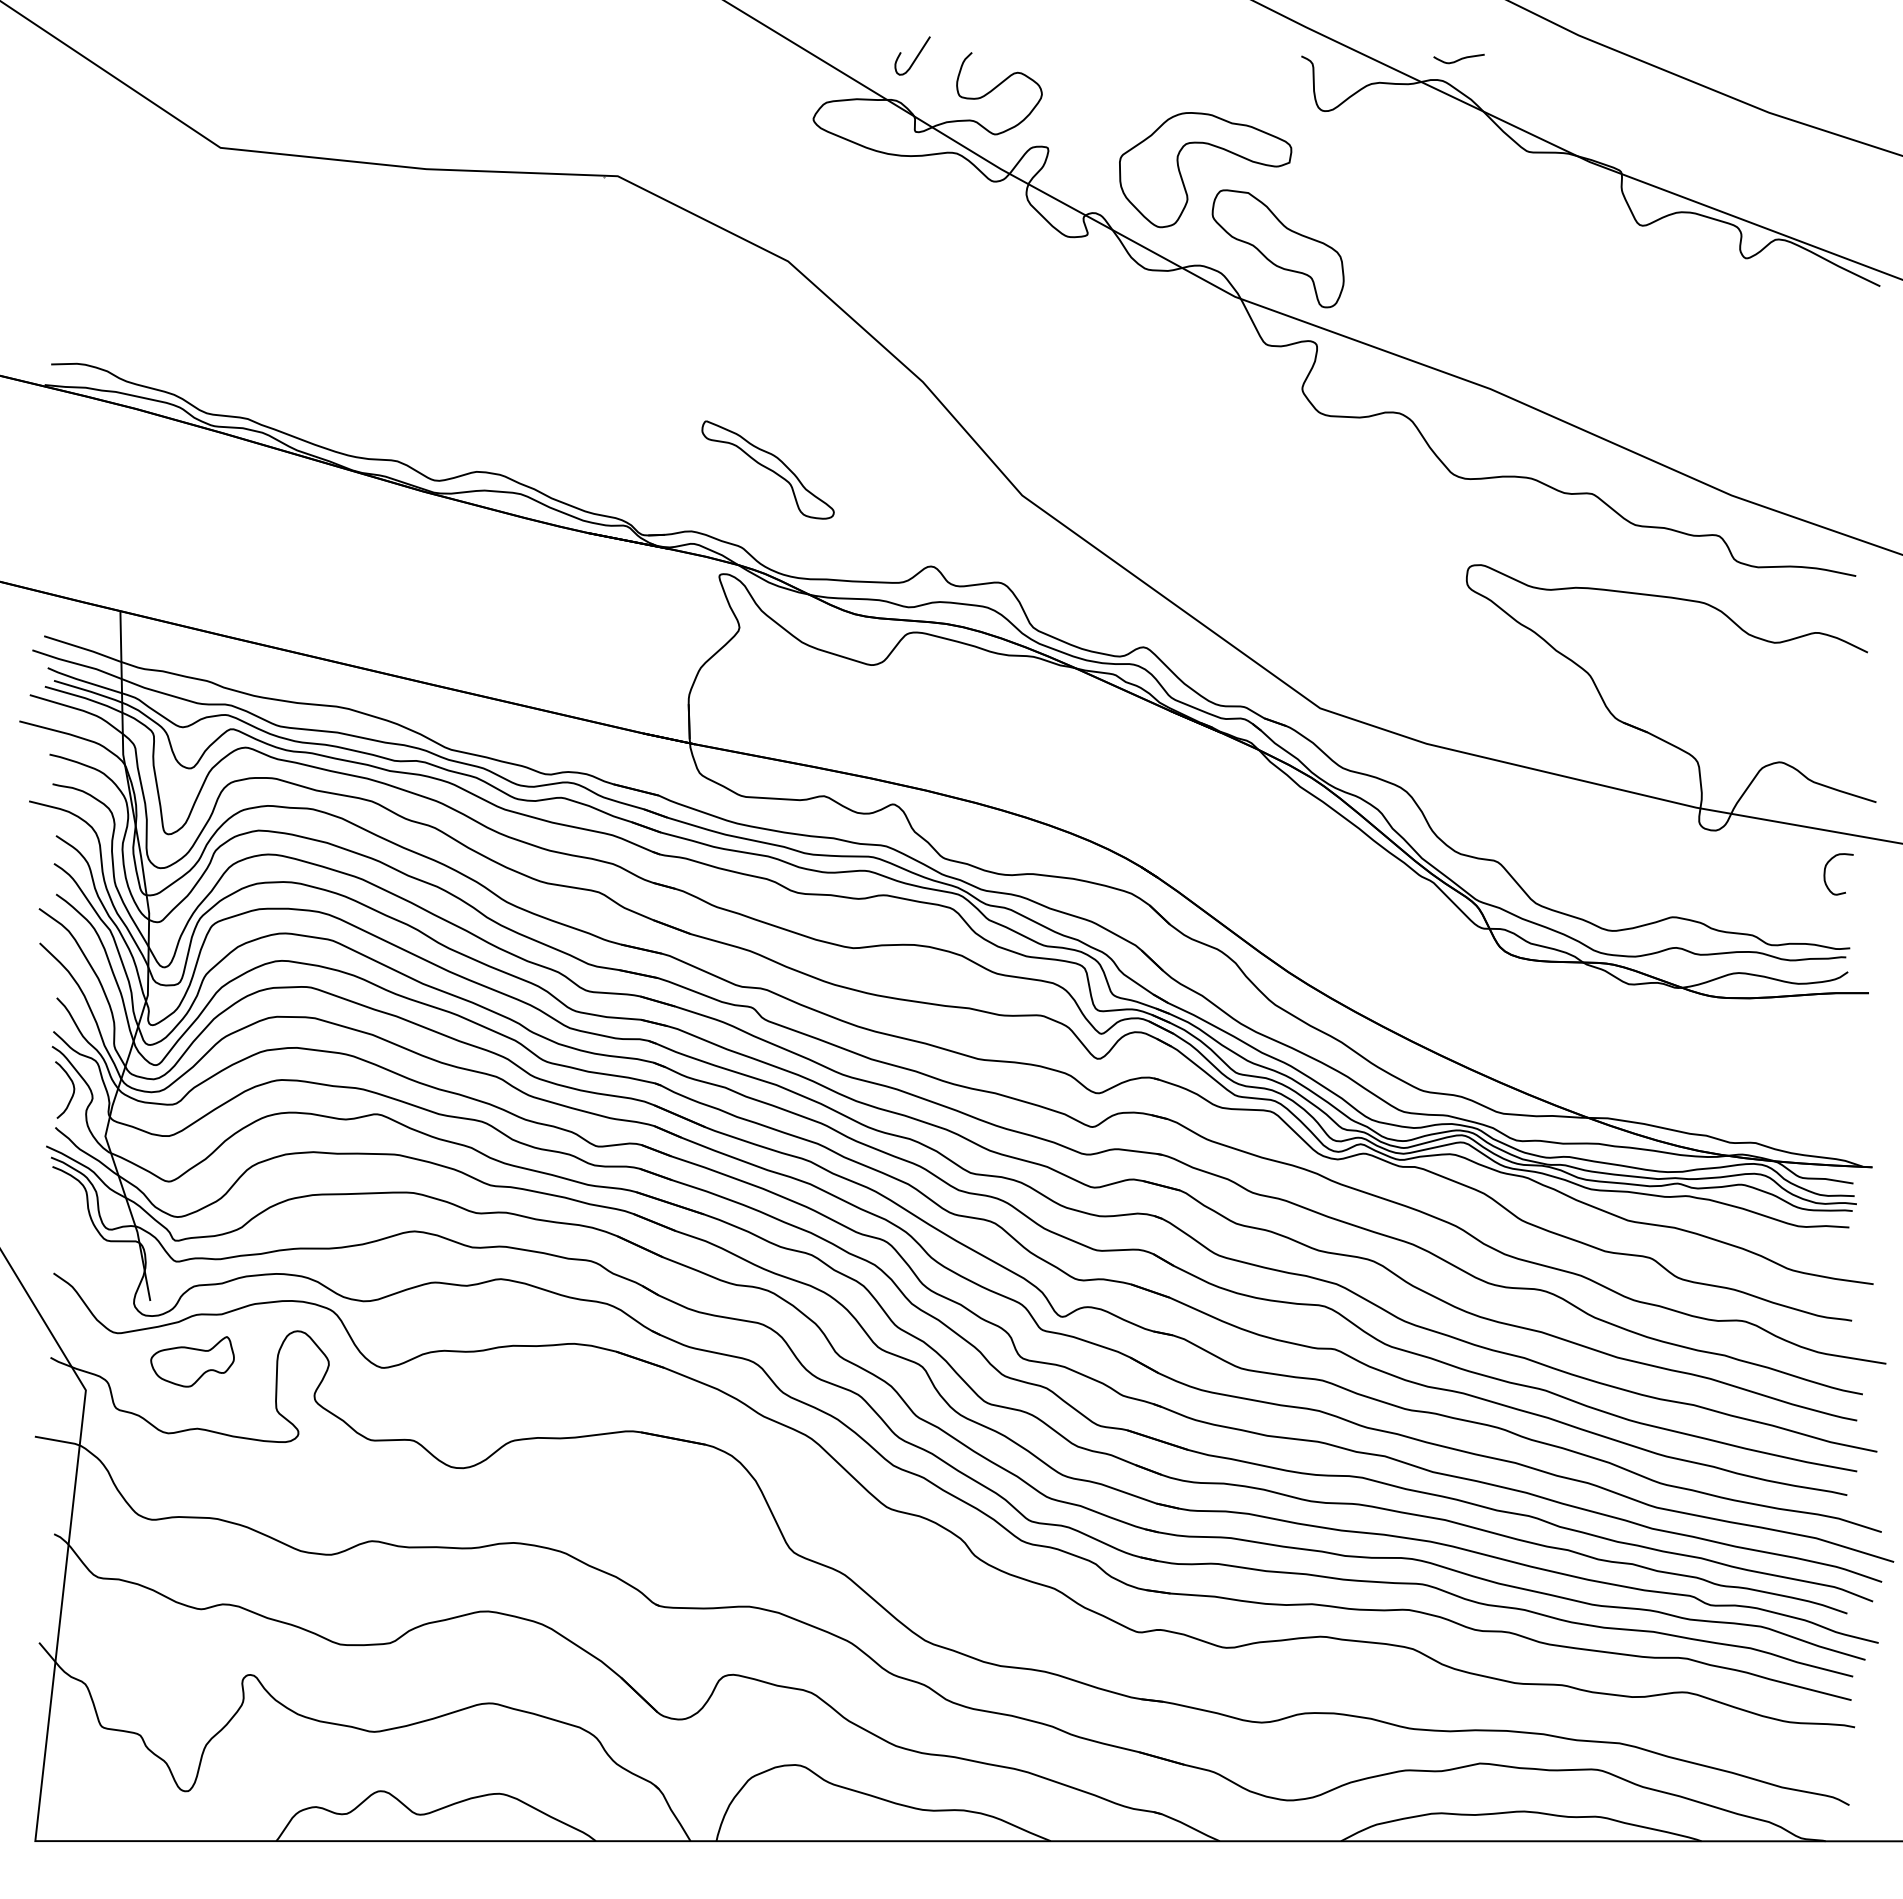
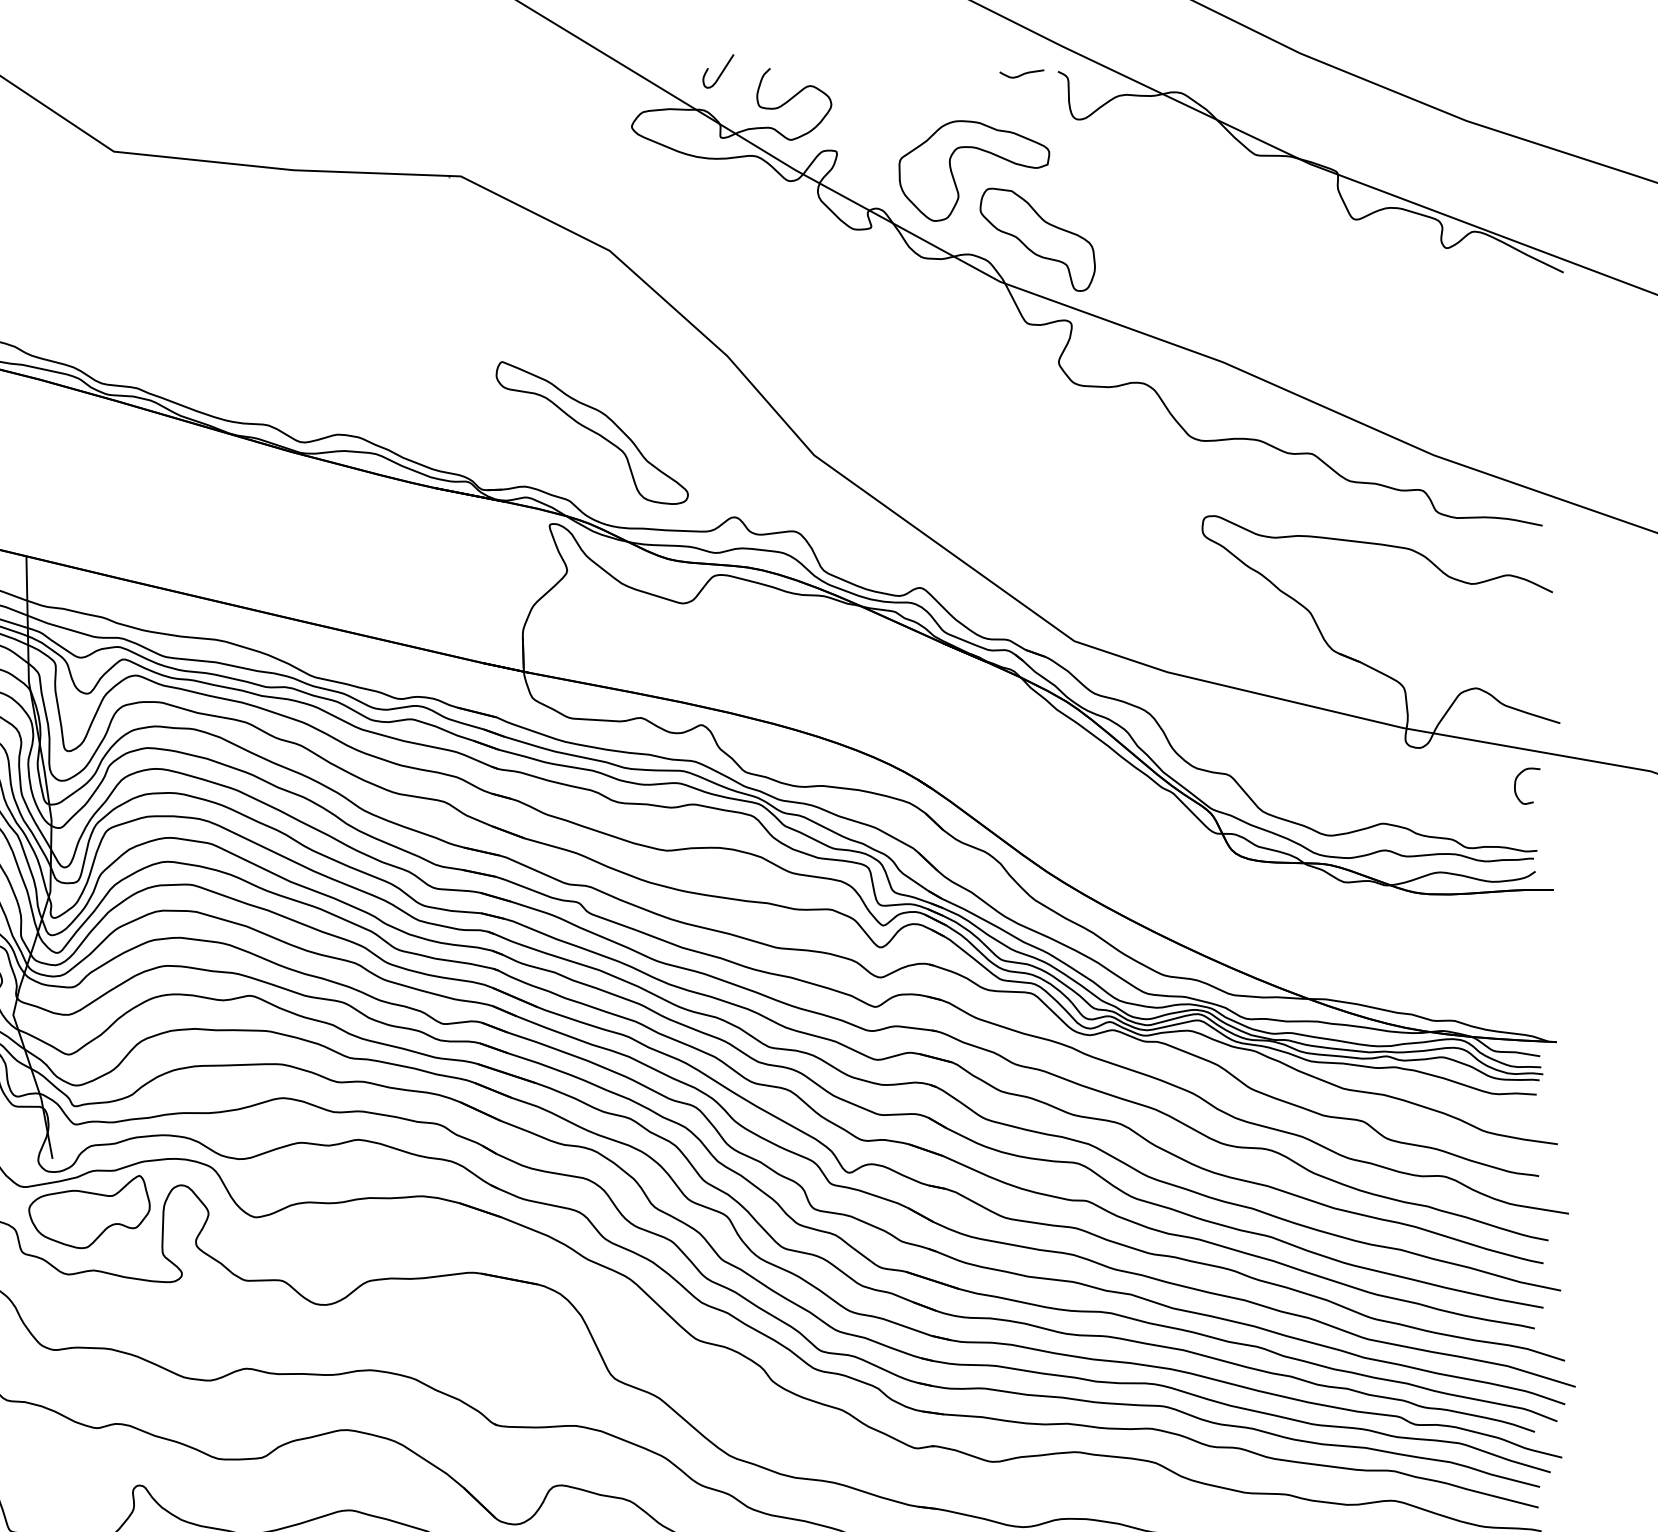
curve: (1459, 58) -> (1022, 73), moved
part: (767, 469) -> (591, 432), size x1.67
part: (192, 1361) -> (89, 1211), size x1.67

